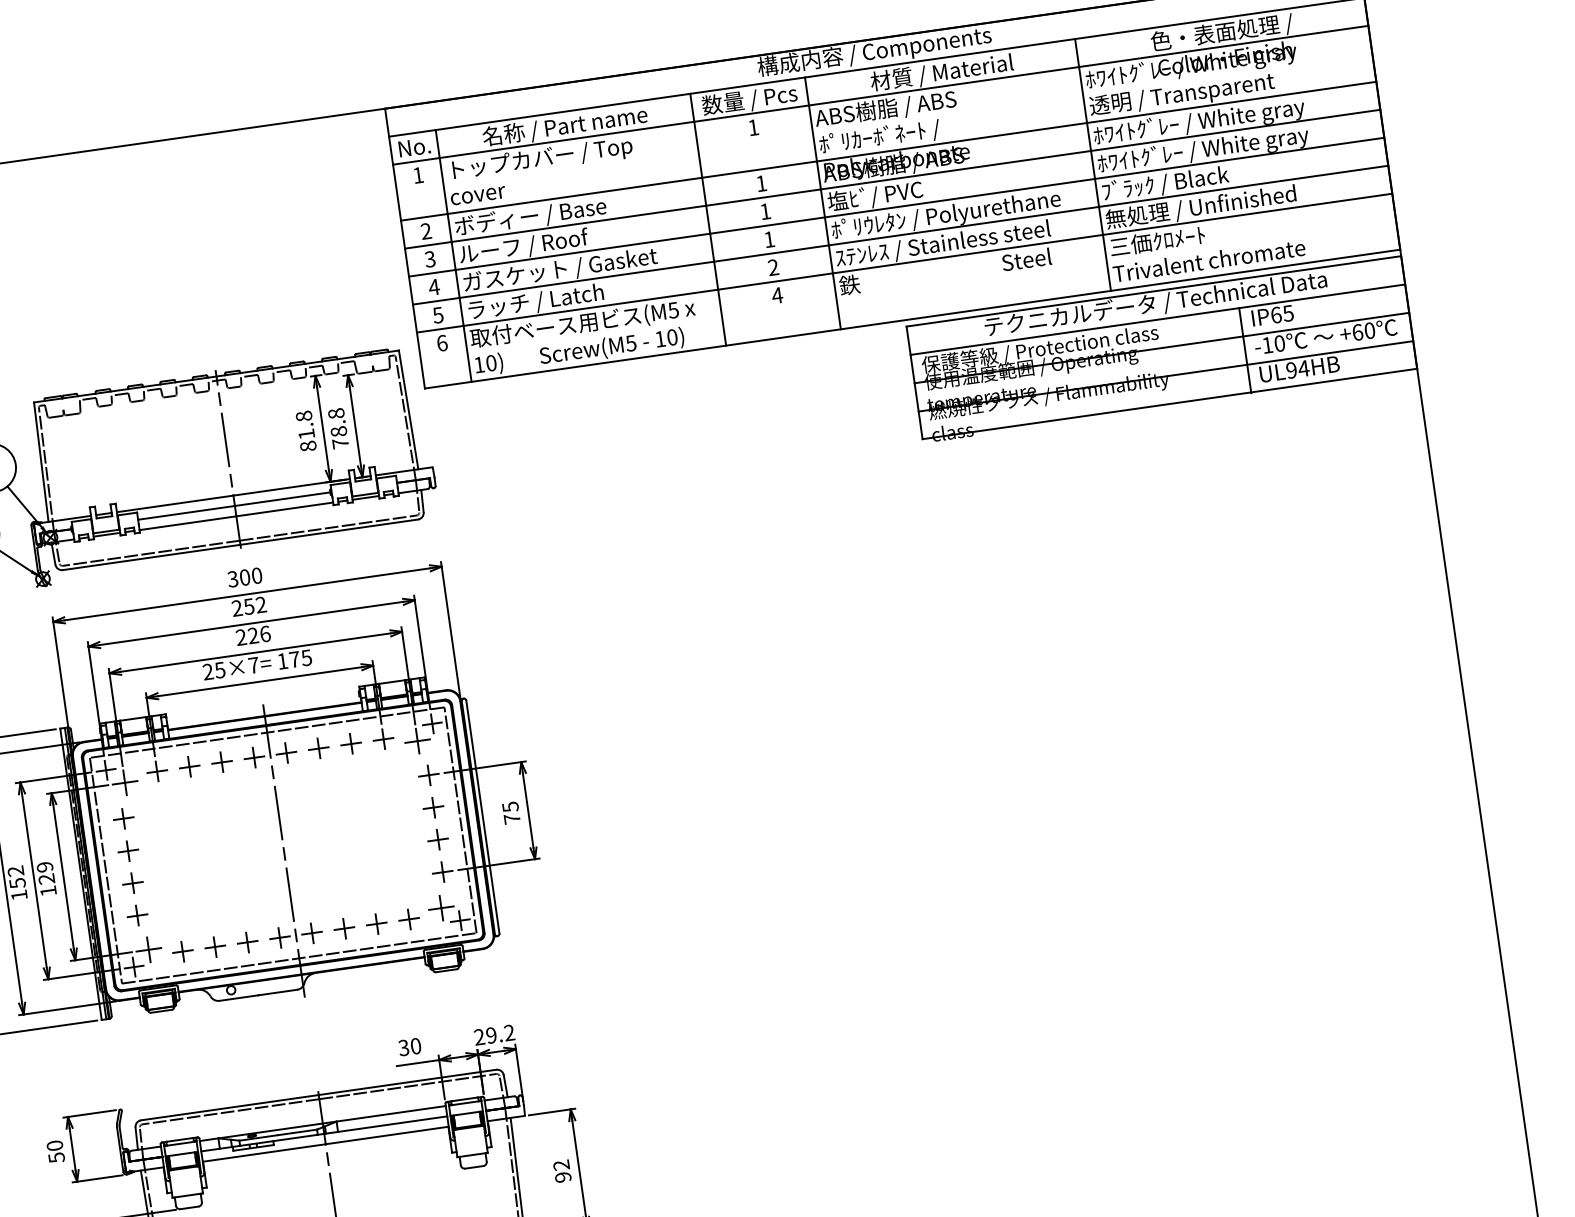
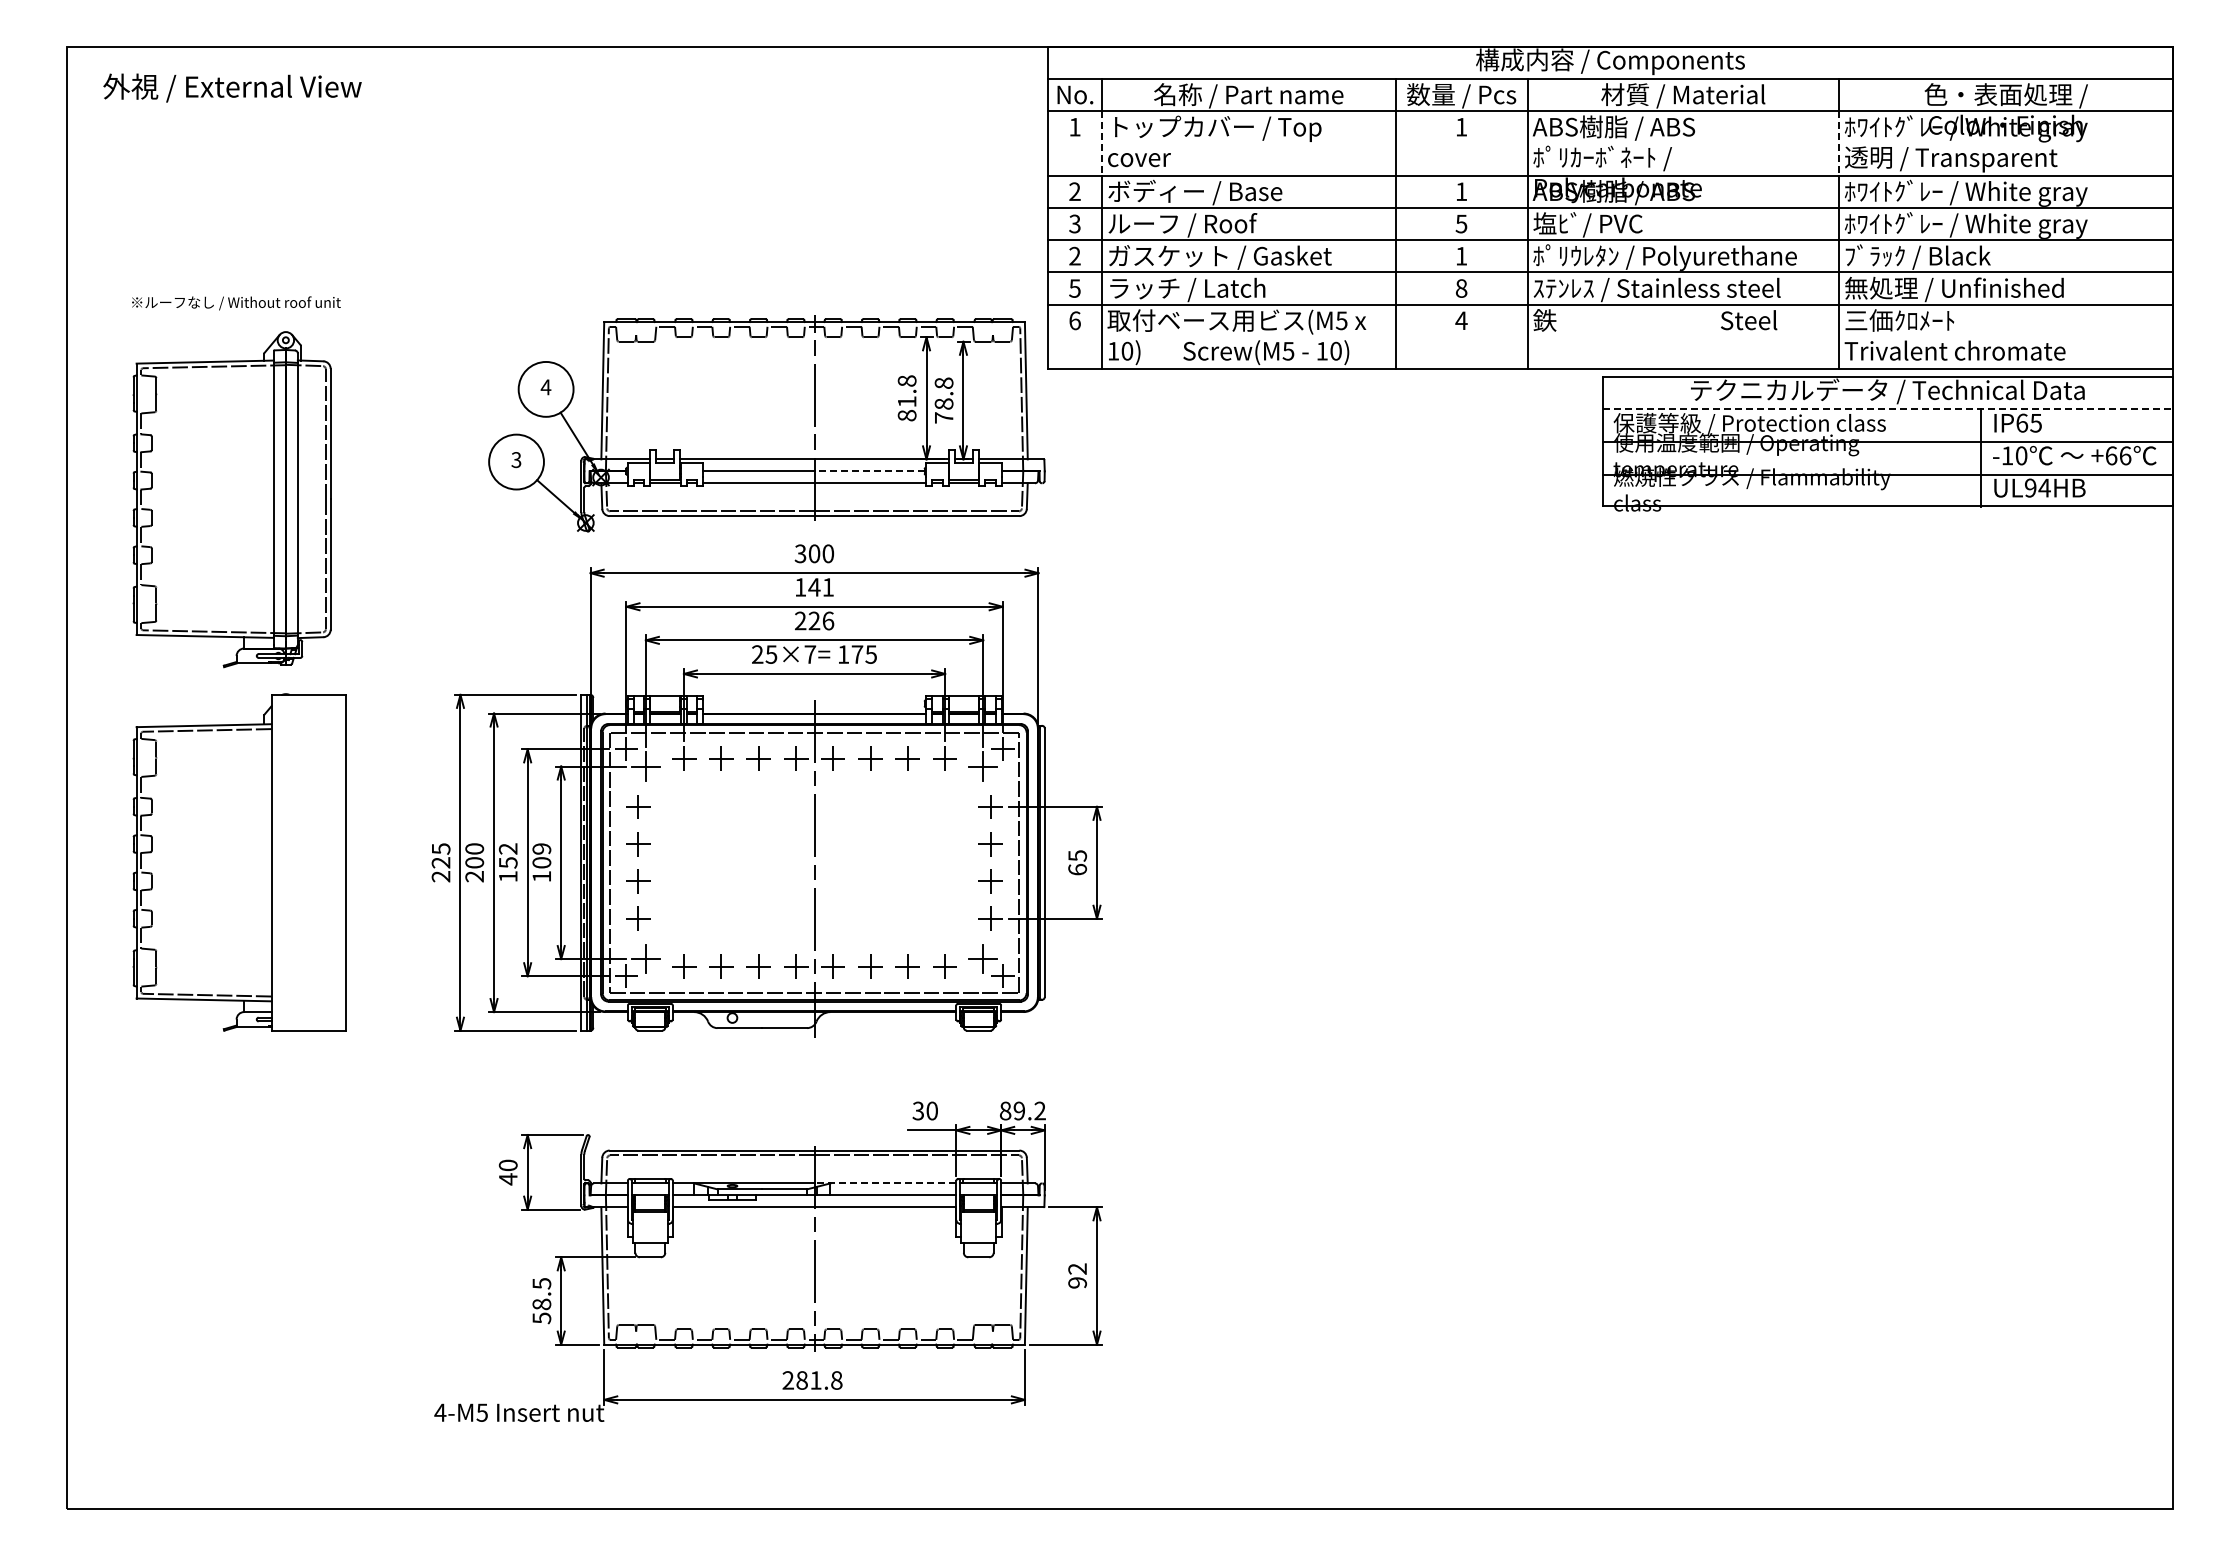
line: (1083, 95) -> (1839, 143), solid -> dashed
line: (444, 186) -> (1102, 143), solid -> dashed
text: (765, 211) -> (1461, 223), 1 -> 5
text: (773, 267) -> (1461, 288), 2 -> 8
text: (433, 286) -> (1074, 255), 4 -> 2
line: (1158, 319) -> (1888, 409), solid -> dashed
text: (1369, 330) -> (2125, 455), +60 -> +66
line: (282, 499) -> (869, 471), solid -> dashed
text: (249, 606) -> (814, 587), 252 -> 141
text: (512, 818) -> (1077, 869), 75 -> 65
text: (46, 878) -> (541, 862), 129 -> 109
text: (479, 1036) -> (1005, 1110), 29.2 -> 89.2
line: (384, 1114) -> (885, 1183), solid -> dashed
text: (56, 1157) -> (508, 1179), 50 -> 40

